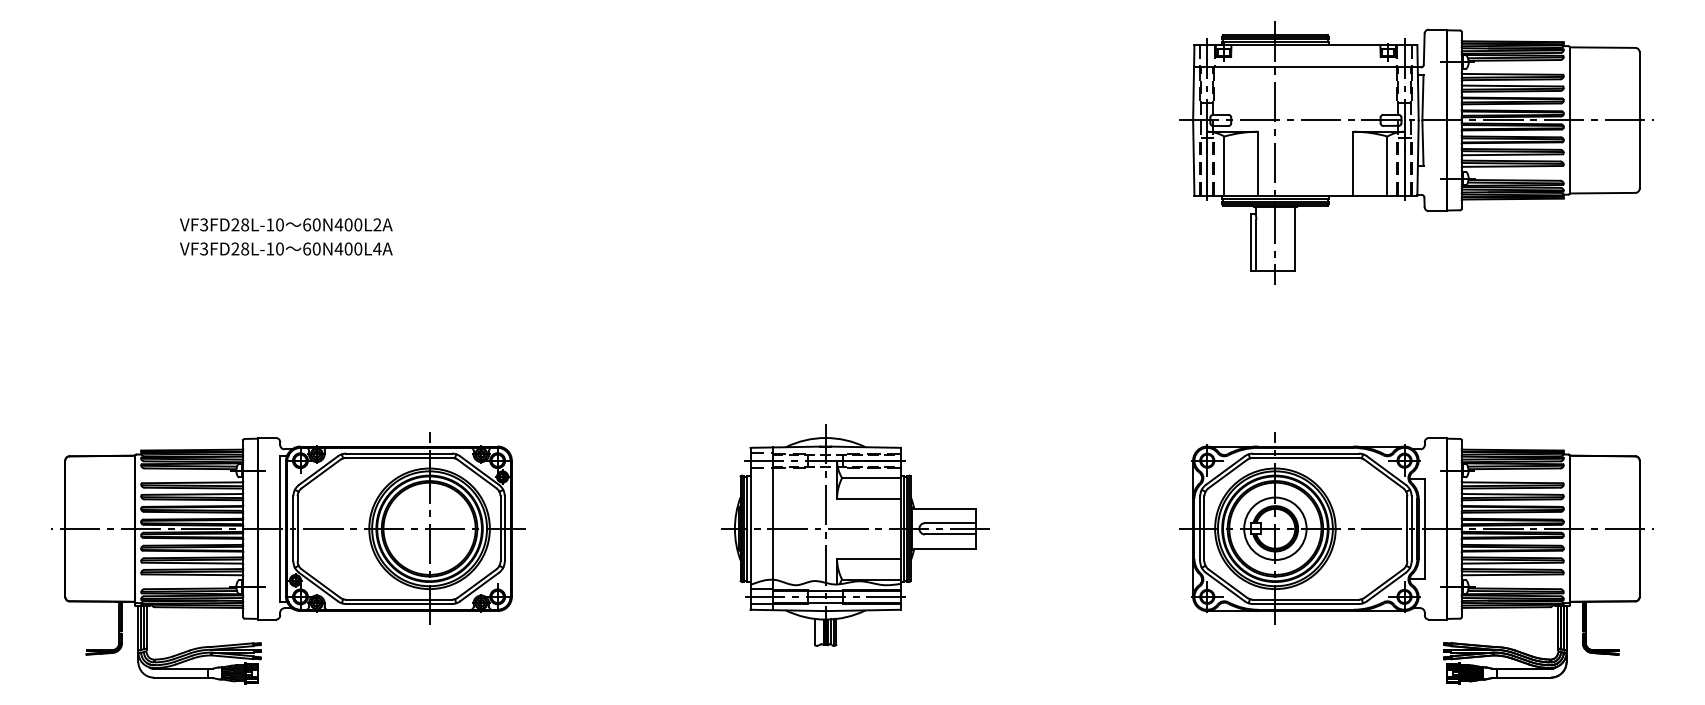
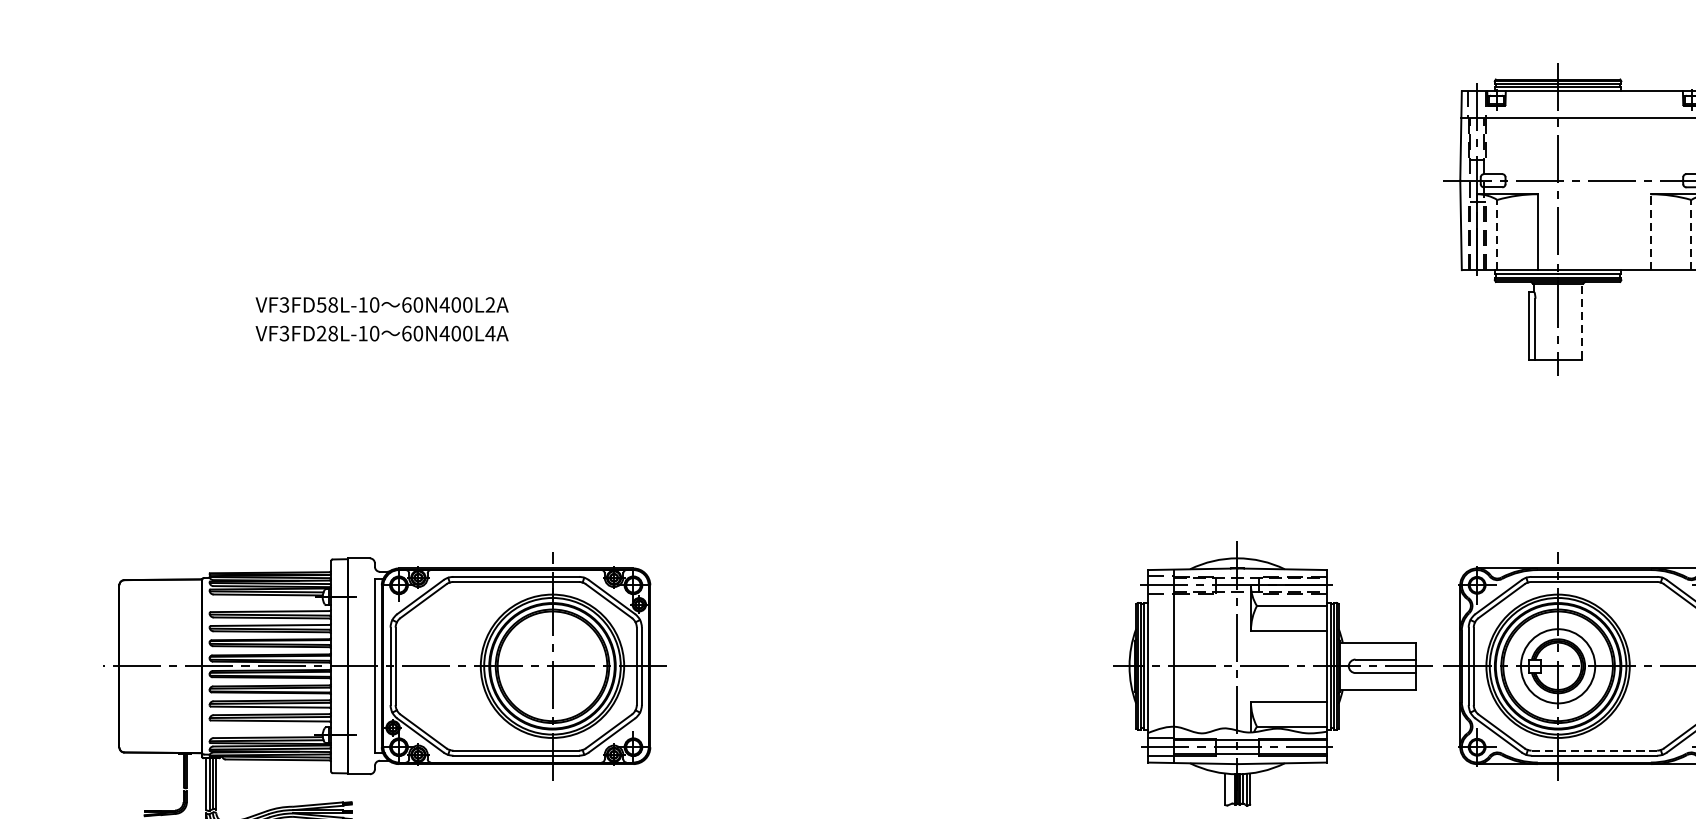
line: (1353, 163) -> (1650, 231), solid -> dashed
line: (1224, 166) -> (1497, 235), solid -> dashed
line: (1387, 166) -> (1691, 235), solid -> dashed
text: (235, 224) -> (321, 304), VF3FD28L-10 -> VF3FD58L-10
line: (1295, 238) -> (1581, 321), solid -> dashed
part: (855, 535) -> (1272, 674), moved
line: (1305, 599) -> (1593, 750), solid -> dashed

